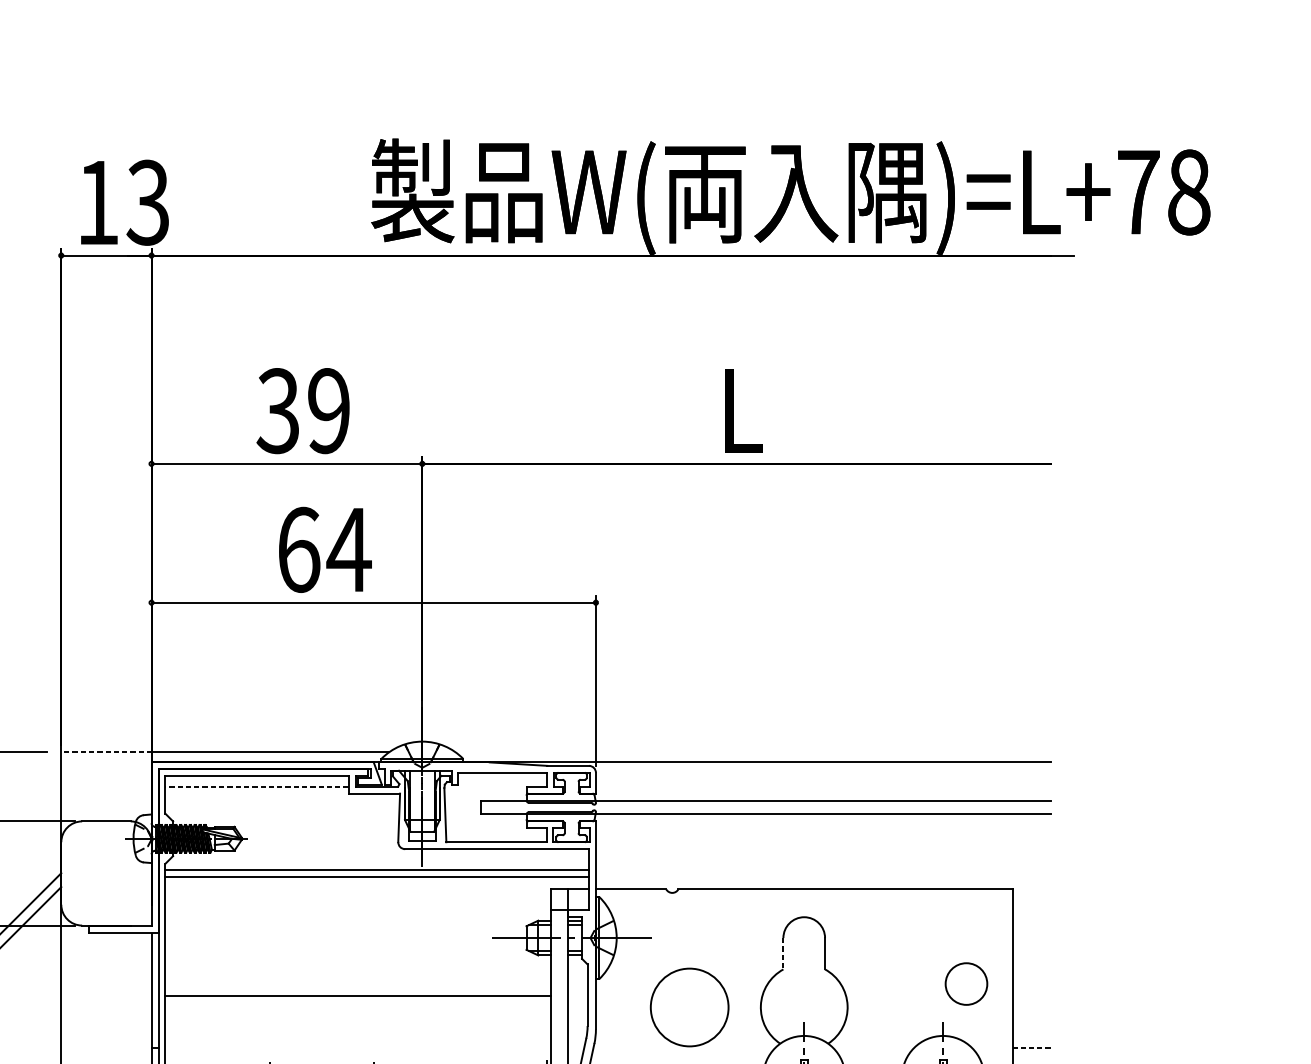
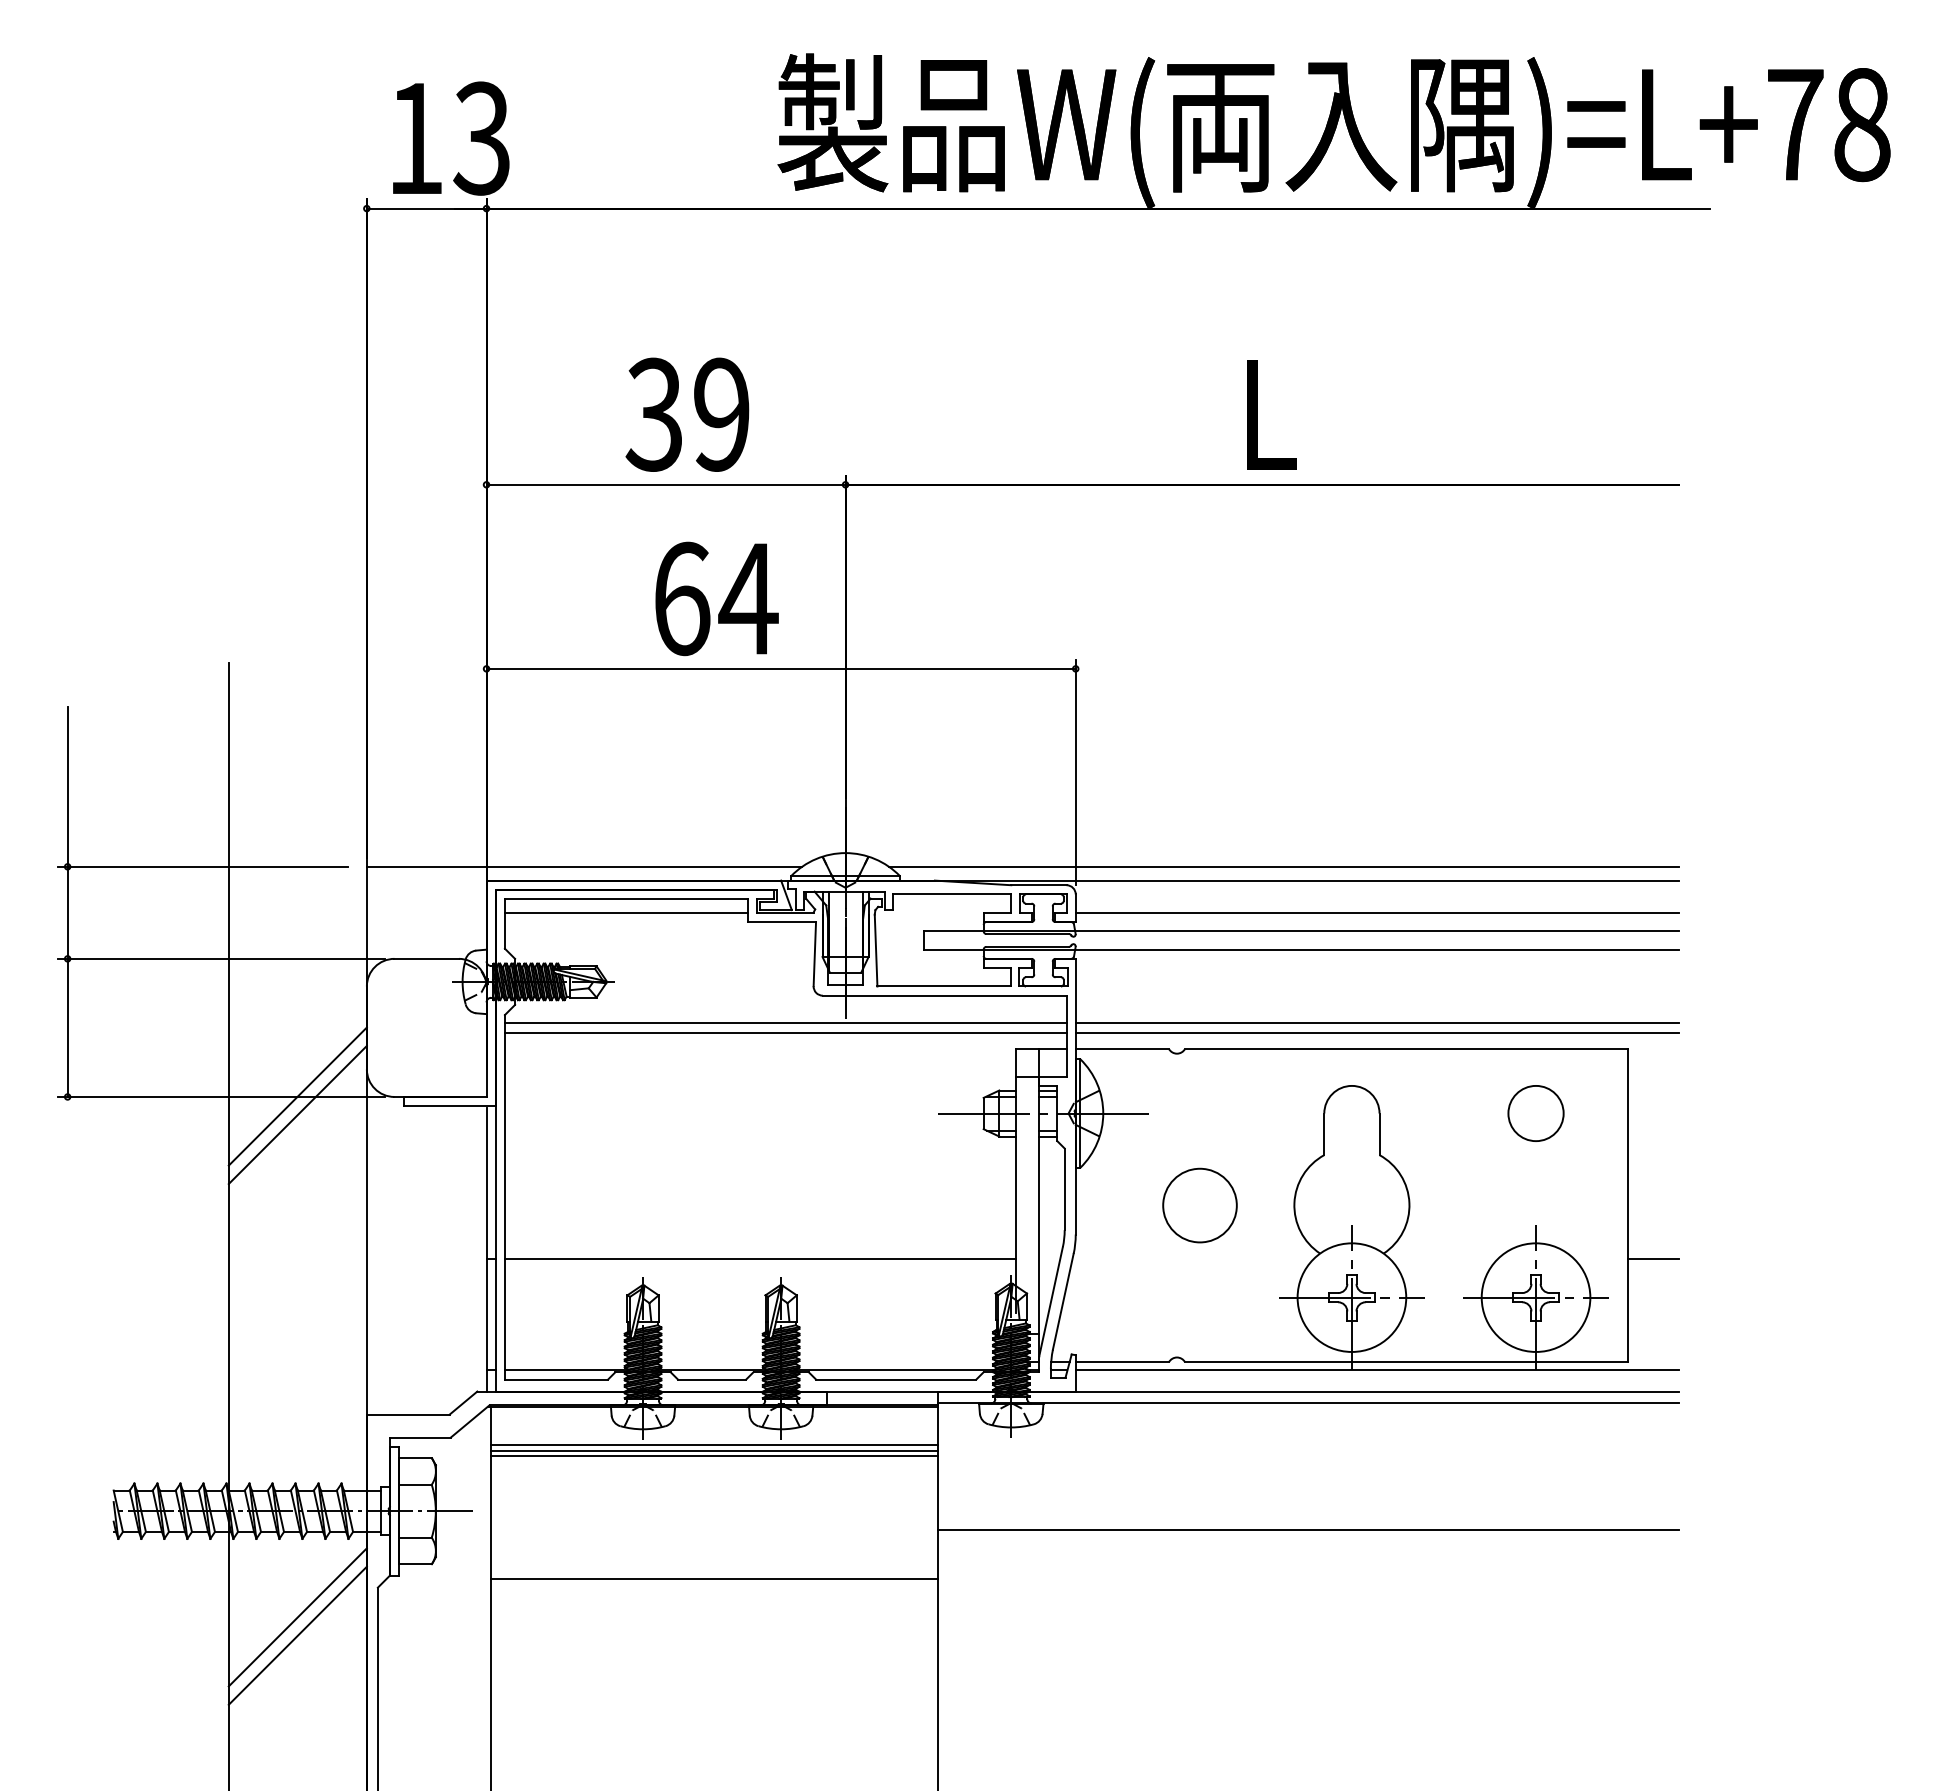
line: (106, 751) -> (426, 866), dashed -> solid
line: (752, 751) -> (1283, 866), added
line: (257, 786) -> (626, 912), dashed -> solid
line: (822, 786) -> (1376, 912), added
line: (822, 870) -> (1376, 1023), added
line: (822, 876) -> (1376, 1032), added
line: (783, 953) -> (1324, 1134), dashed -> solid
circle: (966, 984) -> (1535, 1113), moved
line: (357, 996) -> (759, 1258), moved
circle: (689, 1007) -> (1199, 1205), size x0.71
line: (1030, 1047) -> (1652, 1258), dashed -> solid

